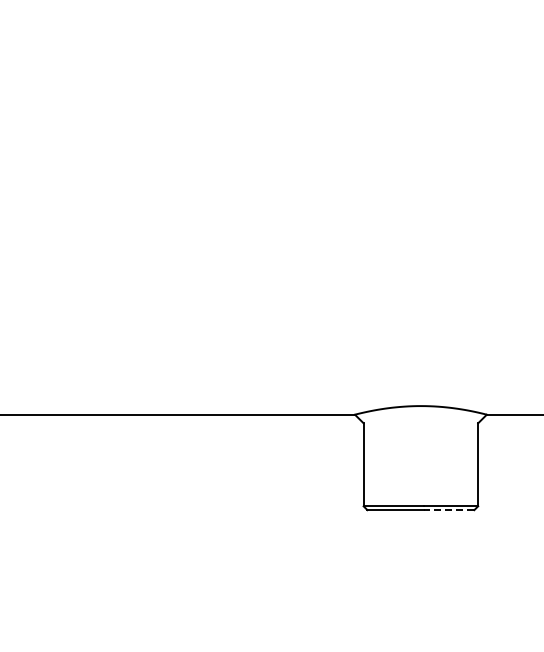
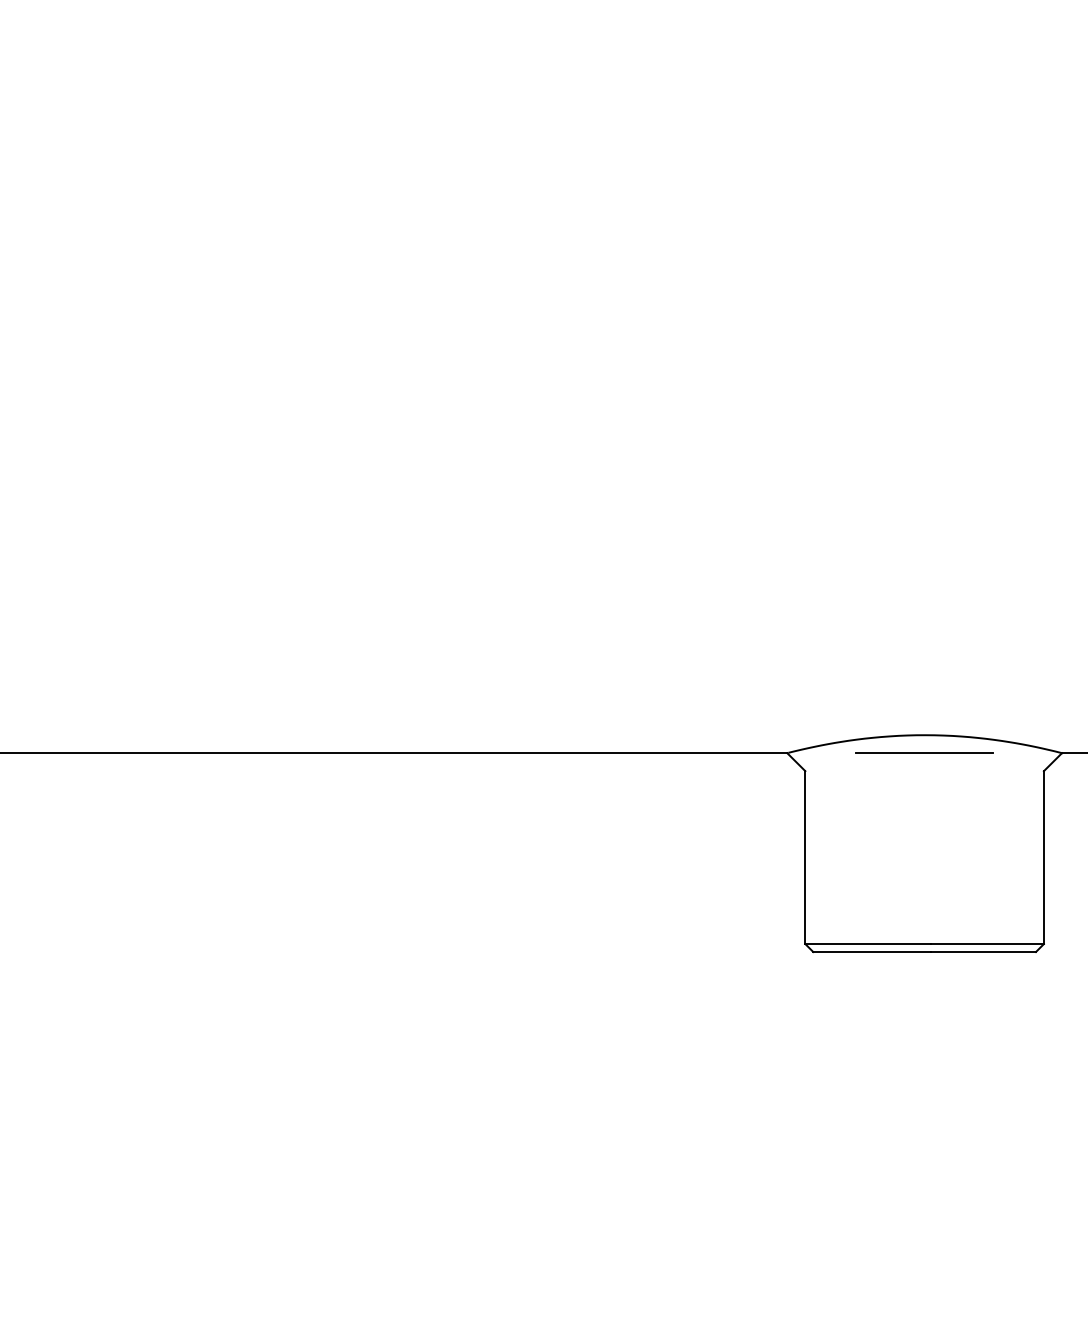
line: (420, 414) -> (923, 752), added
line: (448, 510) -> (982, 952), dashed -> solid

